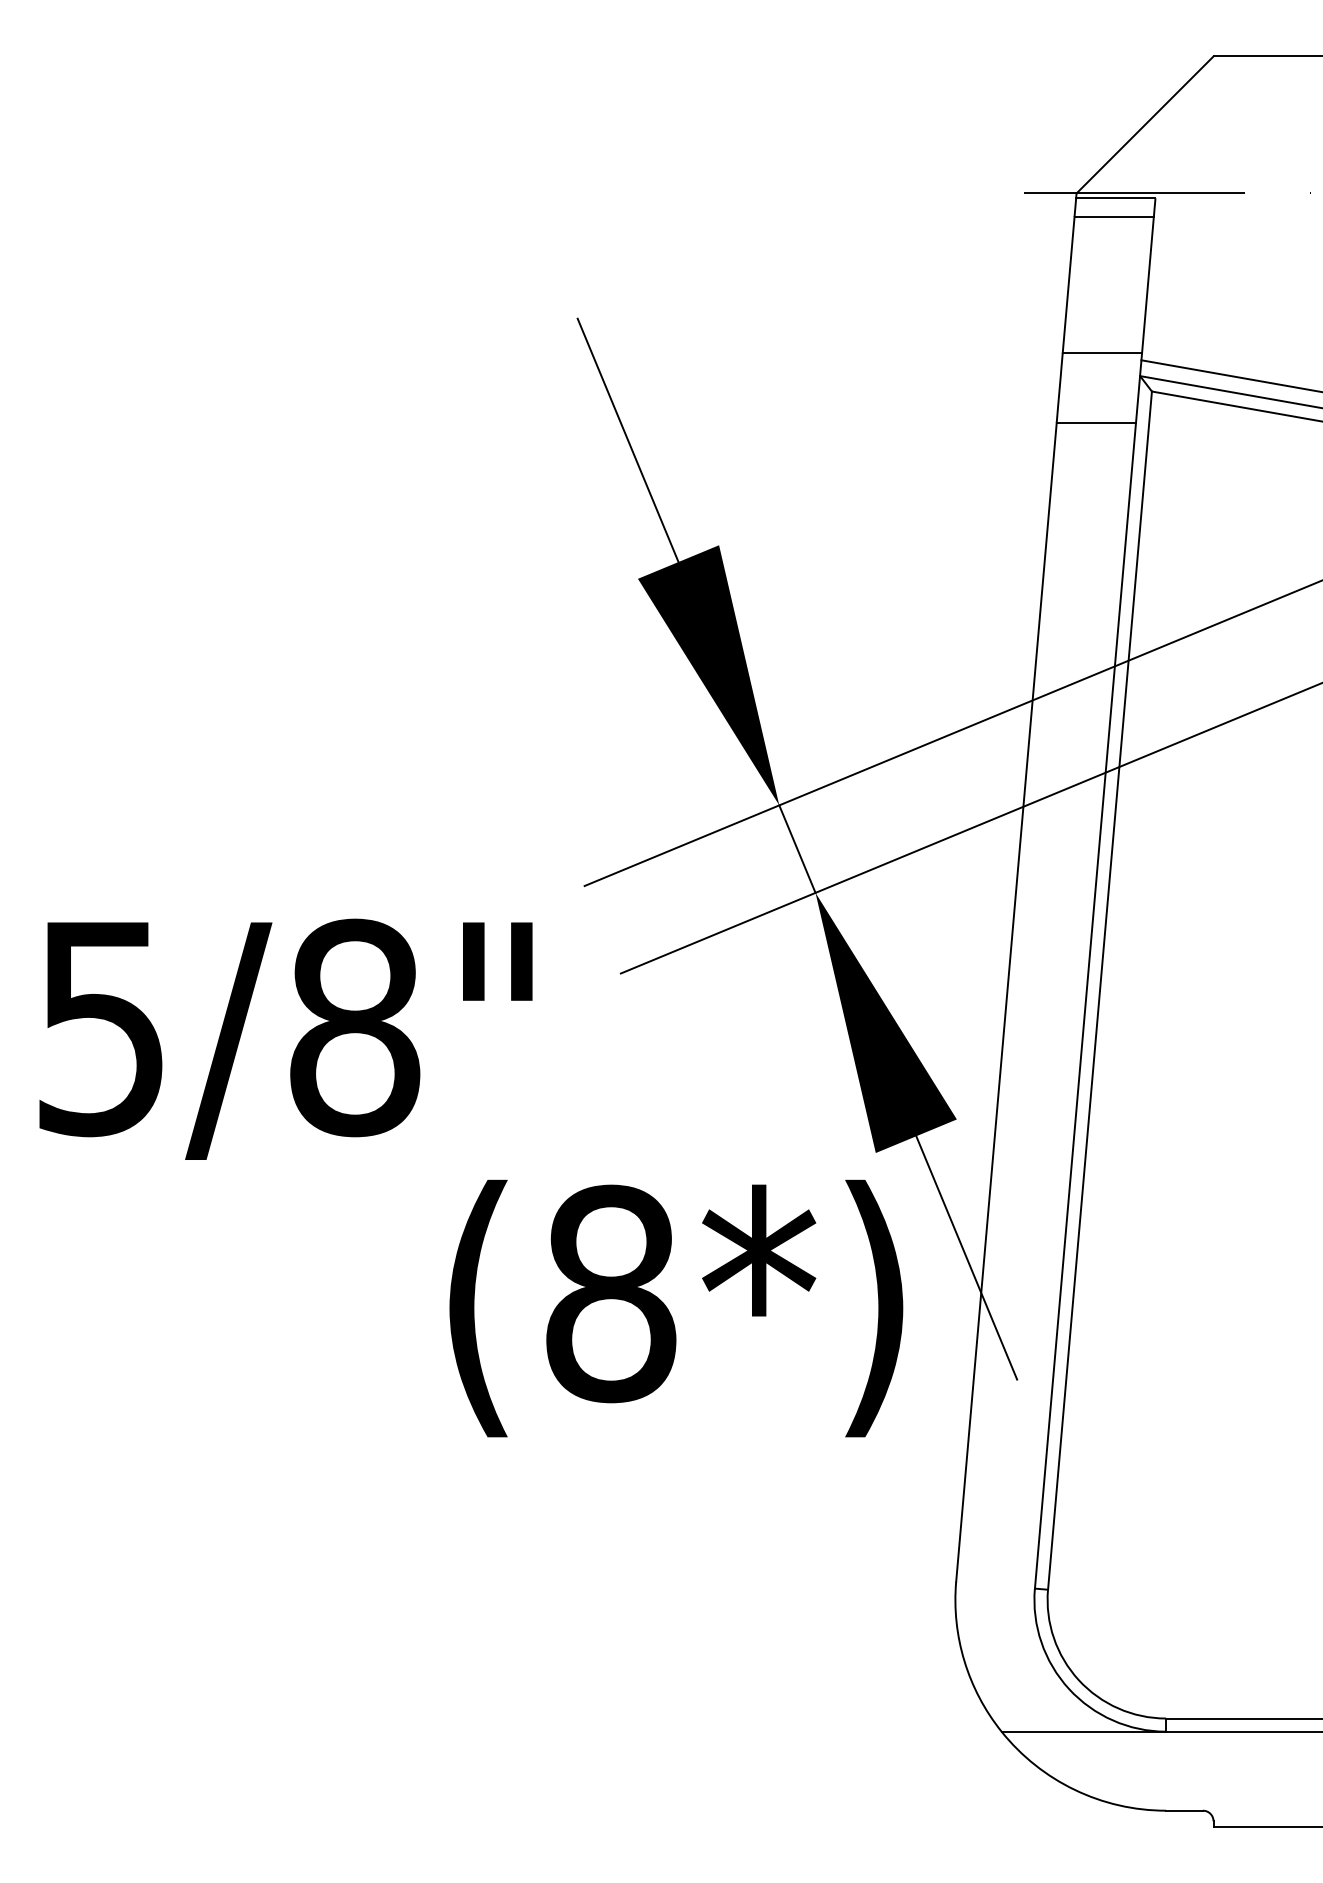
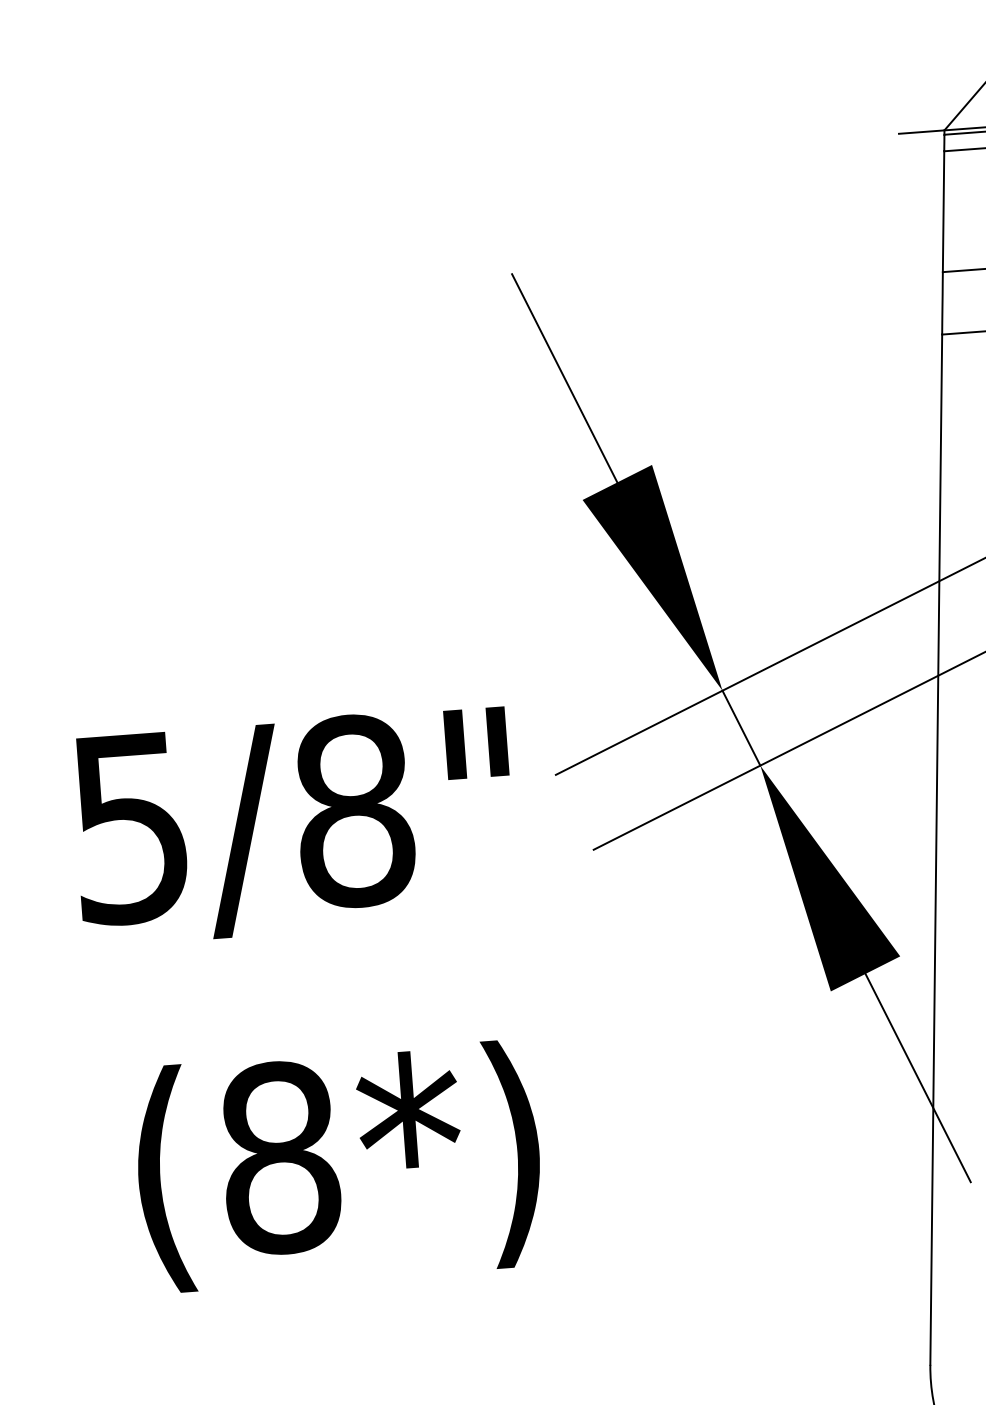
text: (285, 1038) -> (293, 825), moved
text: (676, 1308) -> (339, 1166), moved

